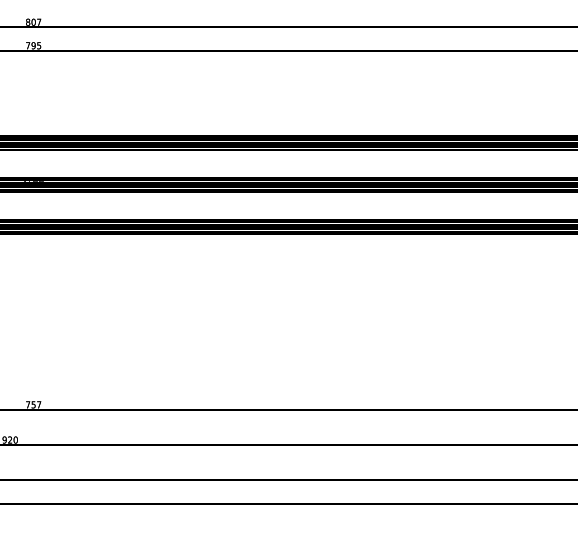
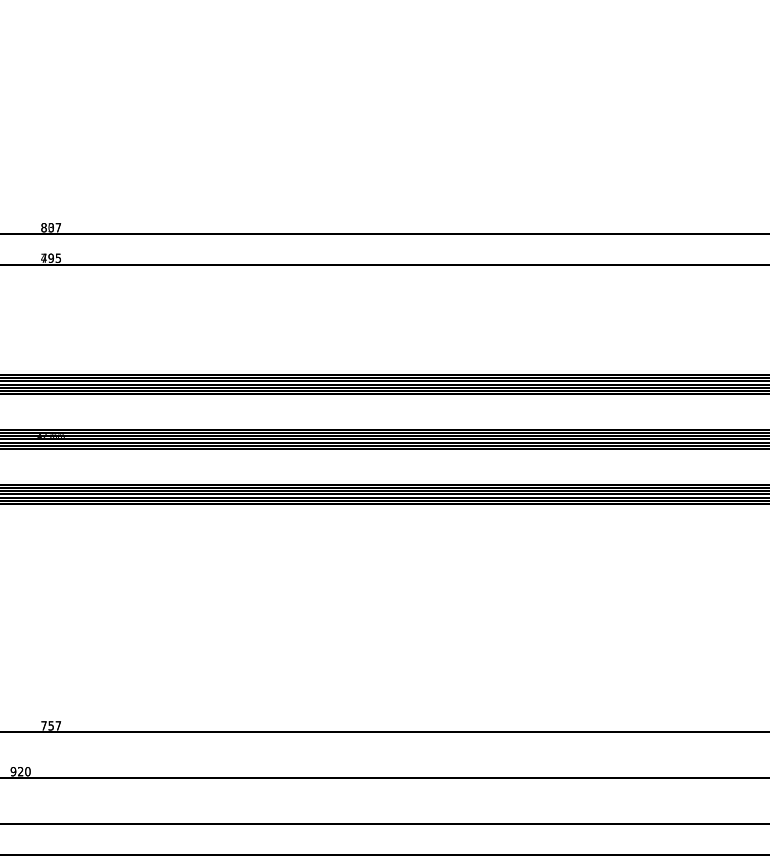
text: (33, 22) -> (50, 227), 807 -> 837
text: (27, 45) -> (43, 257), 795 -> 495

